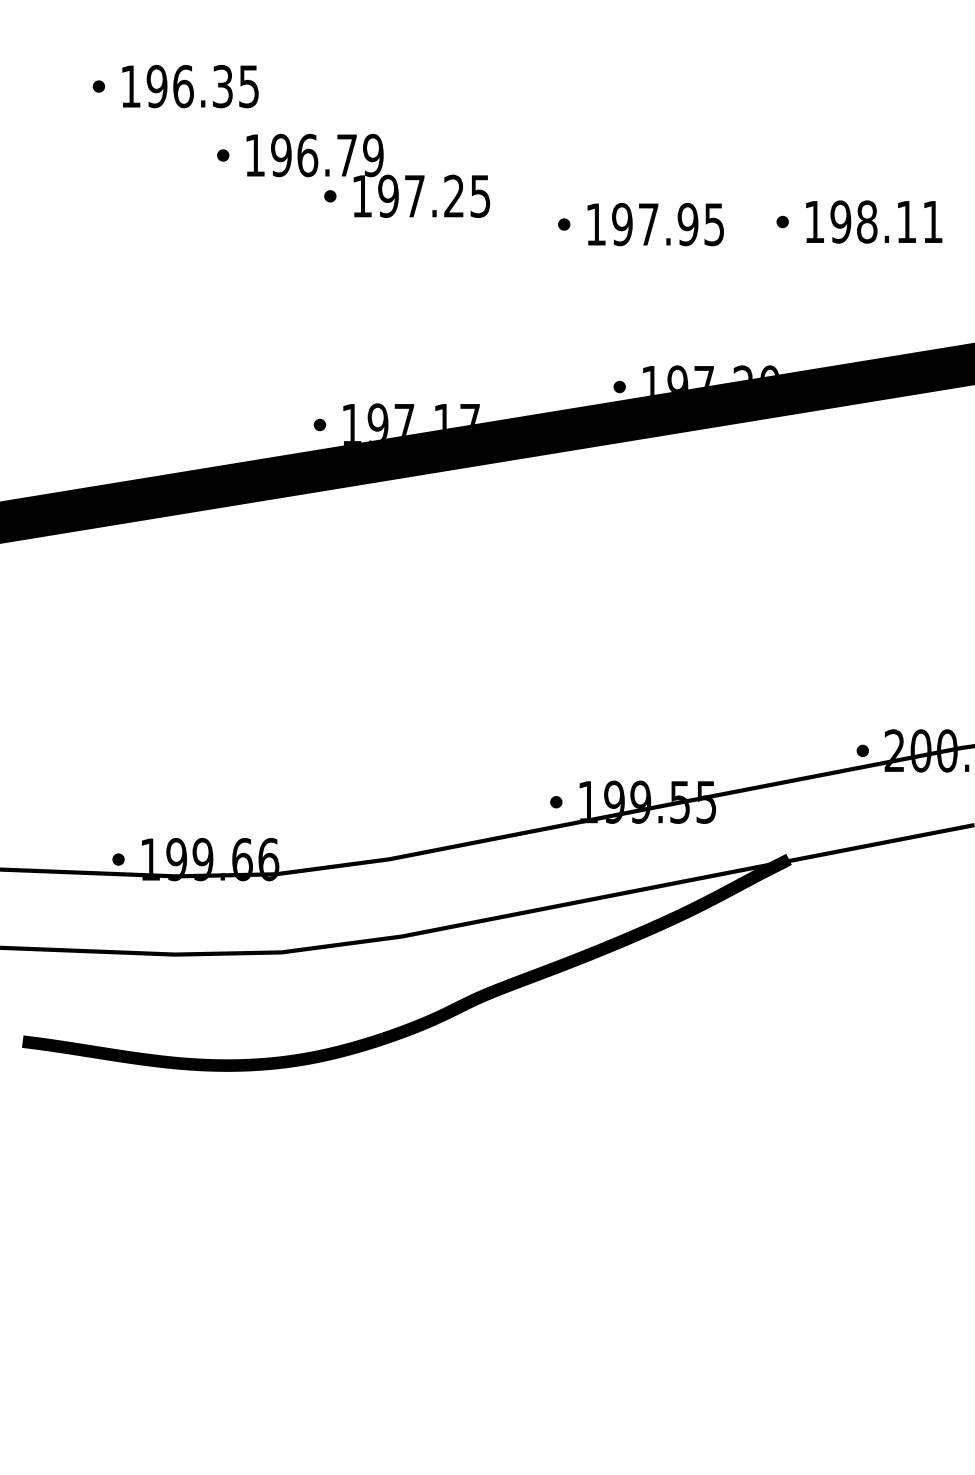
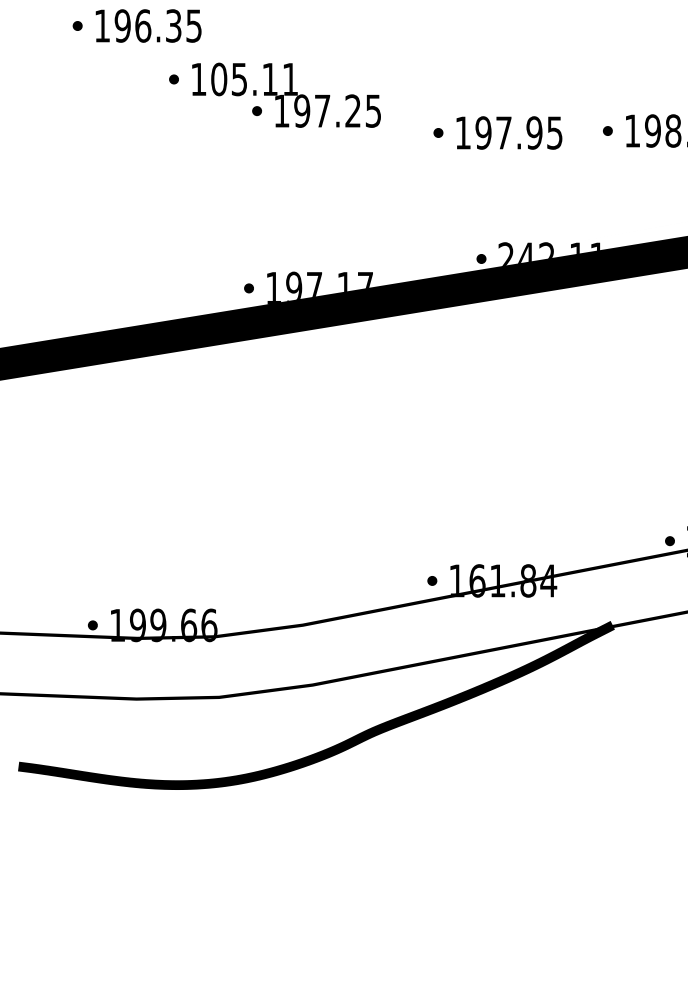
text: (327, 155) -> (254, 79), 196.79 -> 105.11
text: (709, 380) -> (551, 253), 197.20 -> 242.11
text: (660, 801) -> (513, 580), 199.55 -> 161.84

